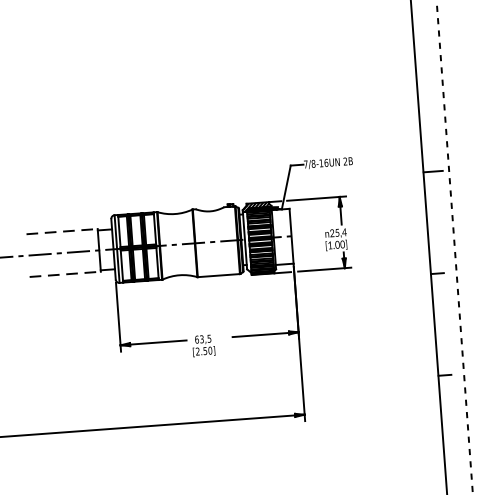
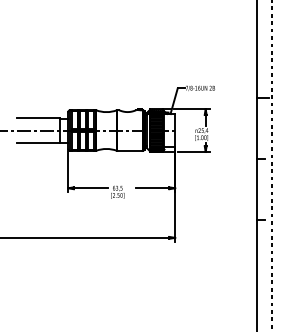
line: (62, 231) -> (38, 117), dashed -> solid
line: (65, 274) -> (38, 143), dashed -> solid

